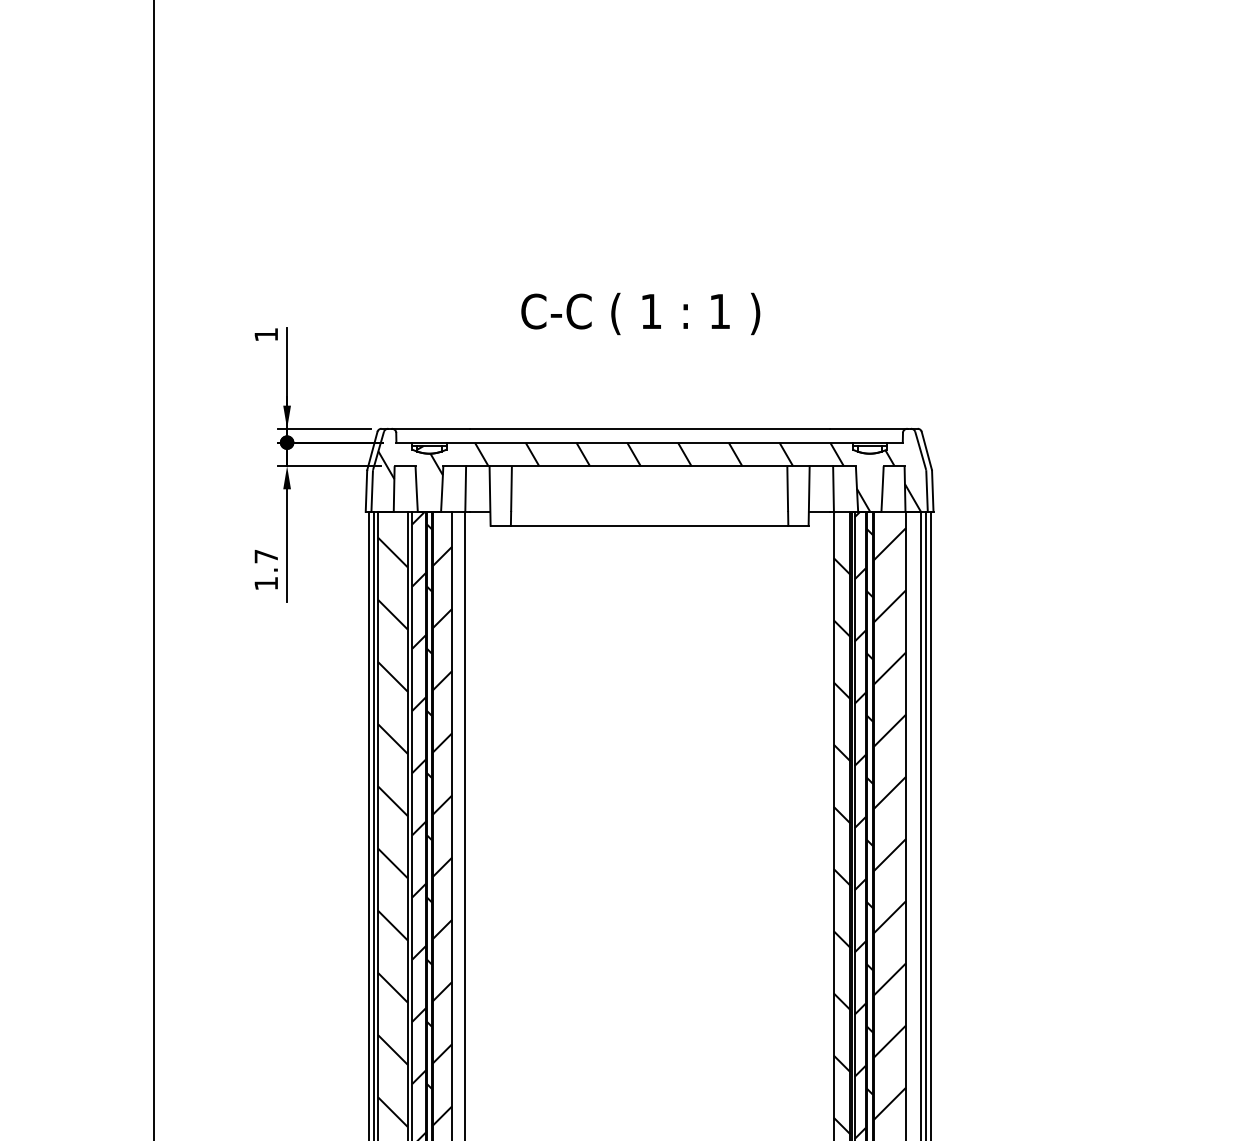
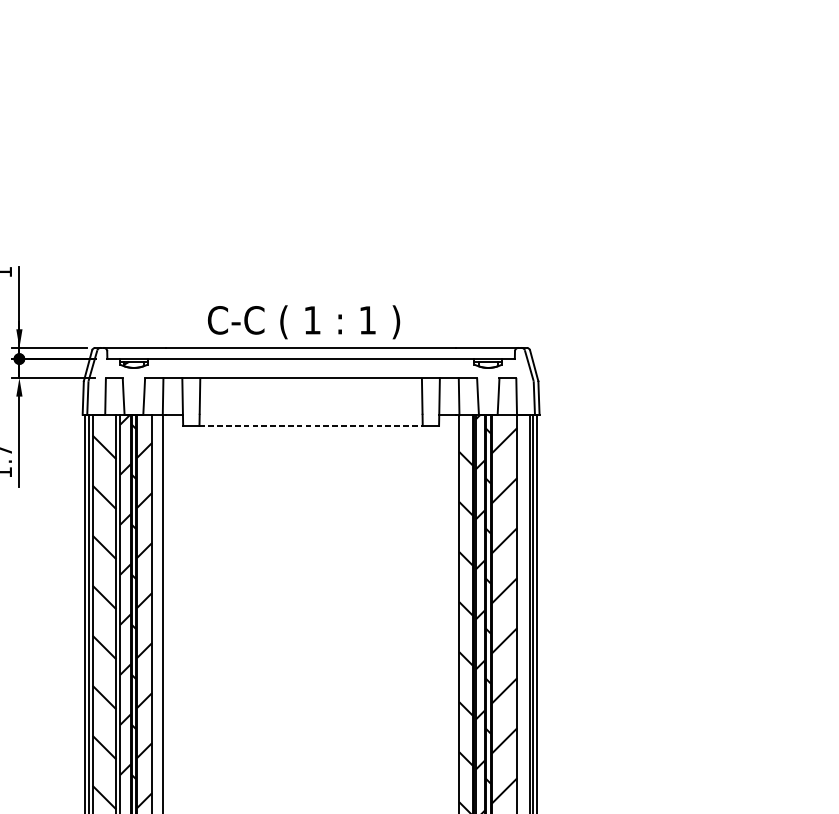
text: (640, 313) -> (303, 321), moved
hatch: (649, 476) -> (311, 386), removed
line: (649, 525) -> (311, 425), solid -> dashed

